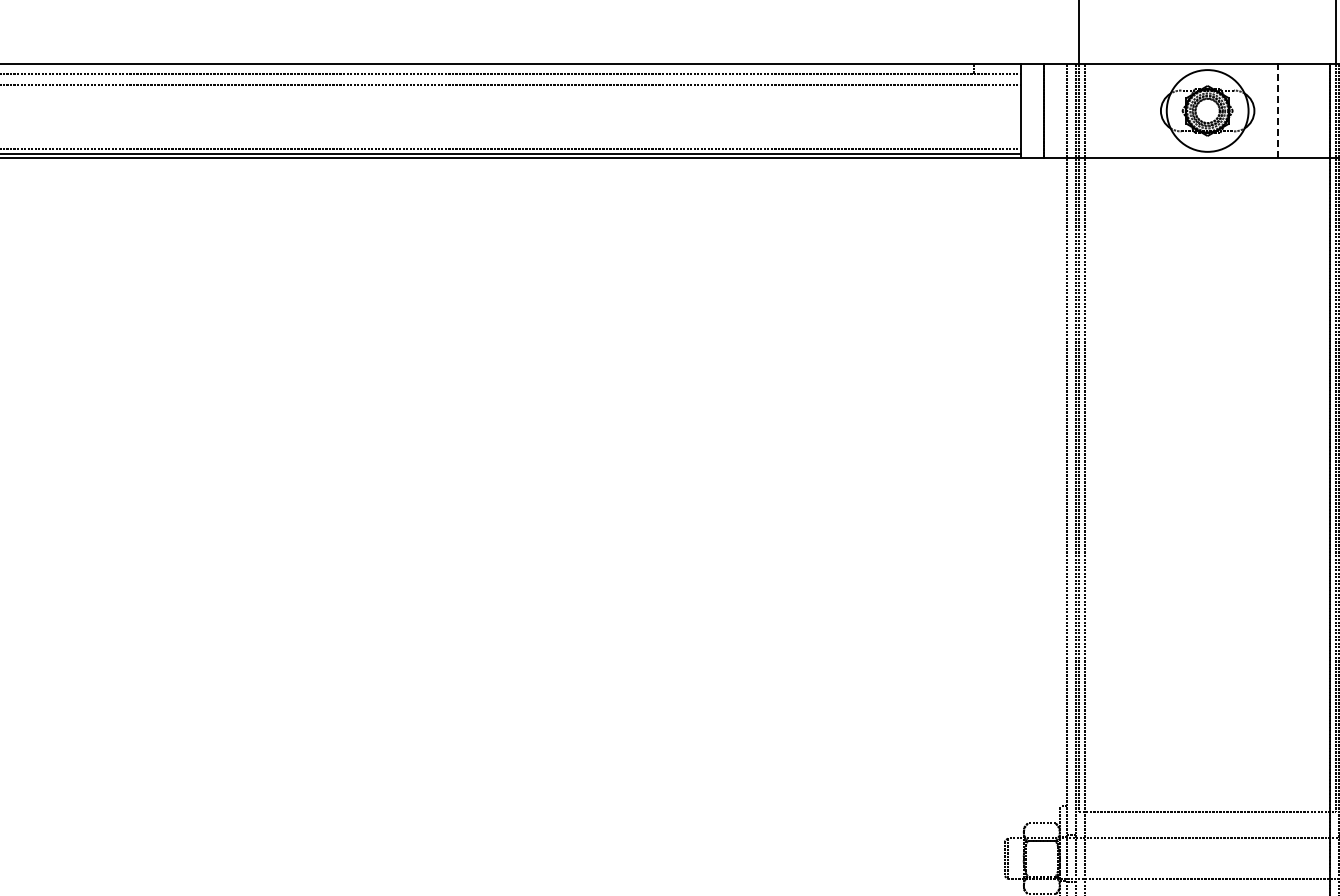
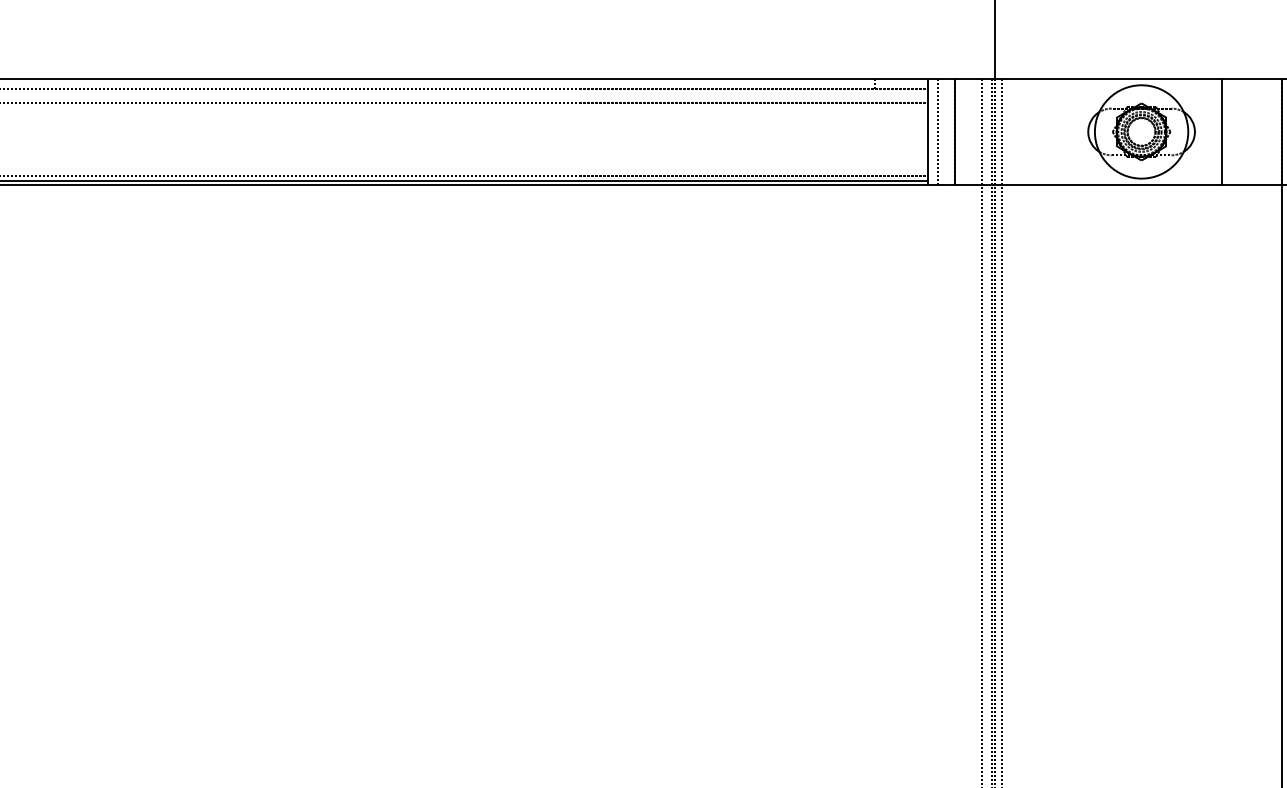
line: (1029, 110) -> (938, 131), added
line: (1277, 110) -> (1221, 131), dashed -> solid

